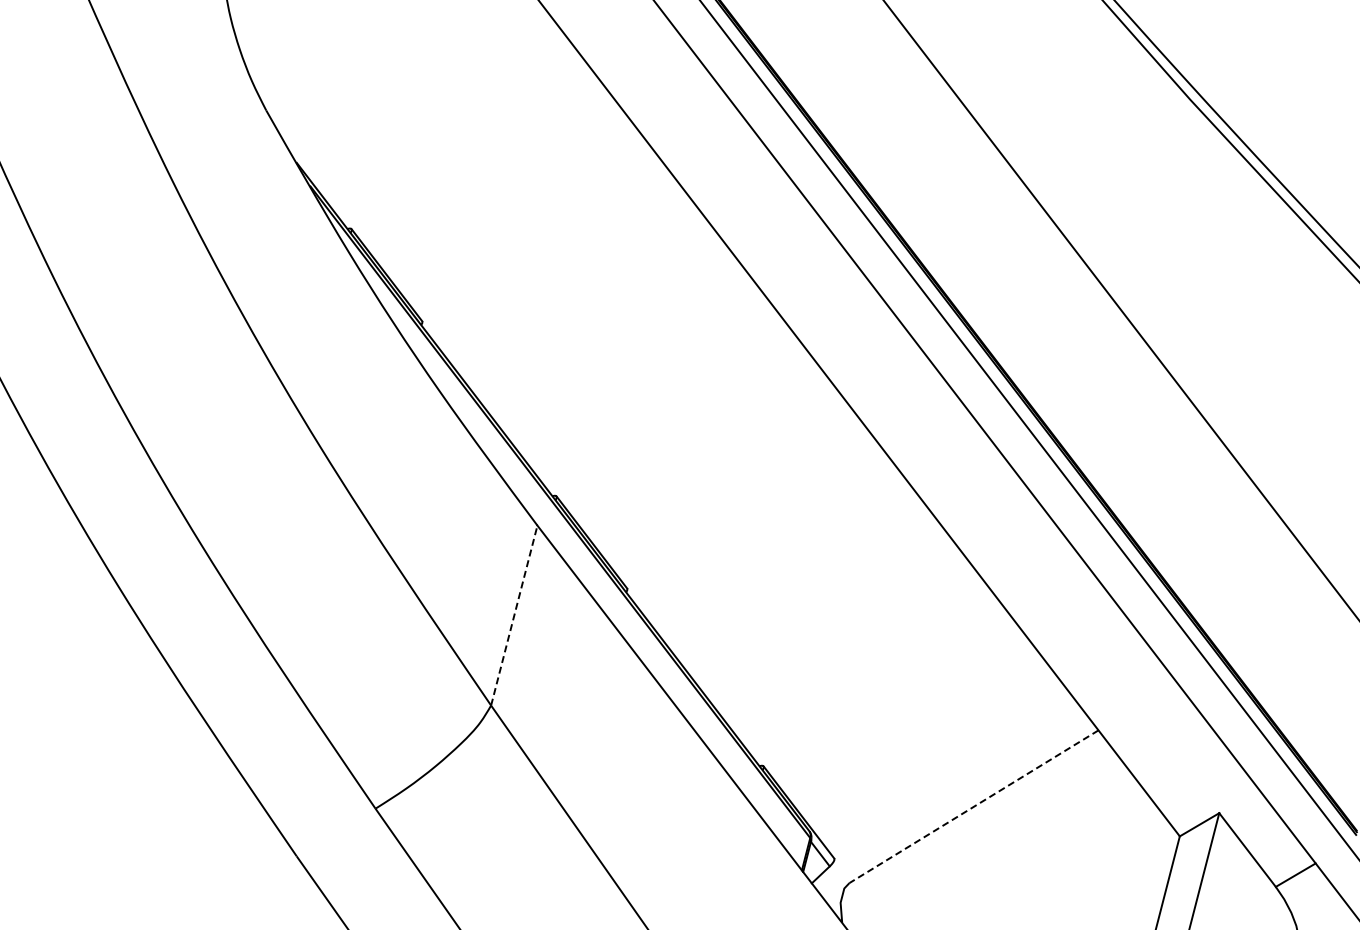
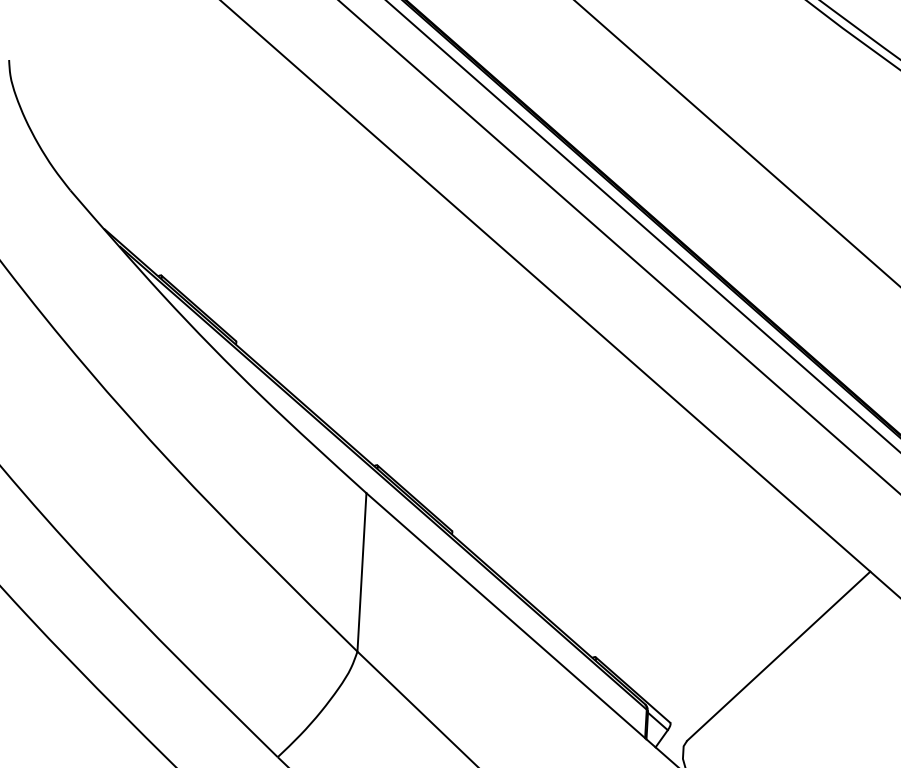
line: (514, 615) -> (362, 572), dashed -> solid
line: (973, 806) -> (778, 656), dashed -> solid

